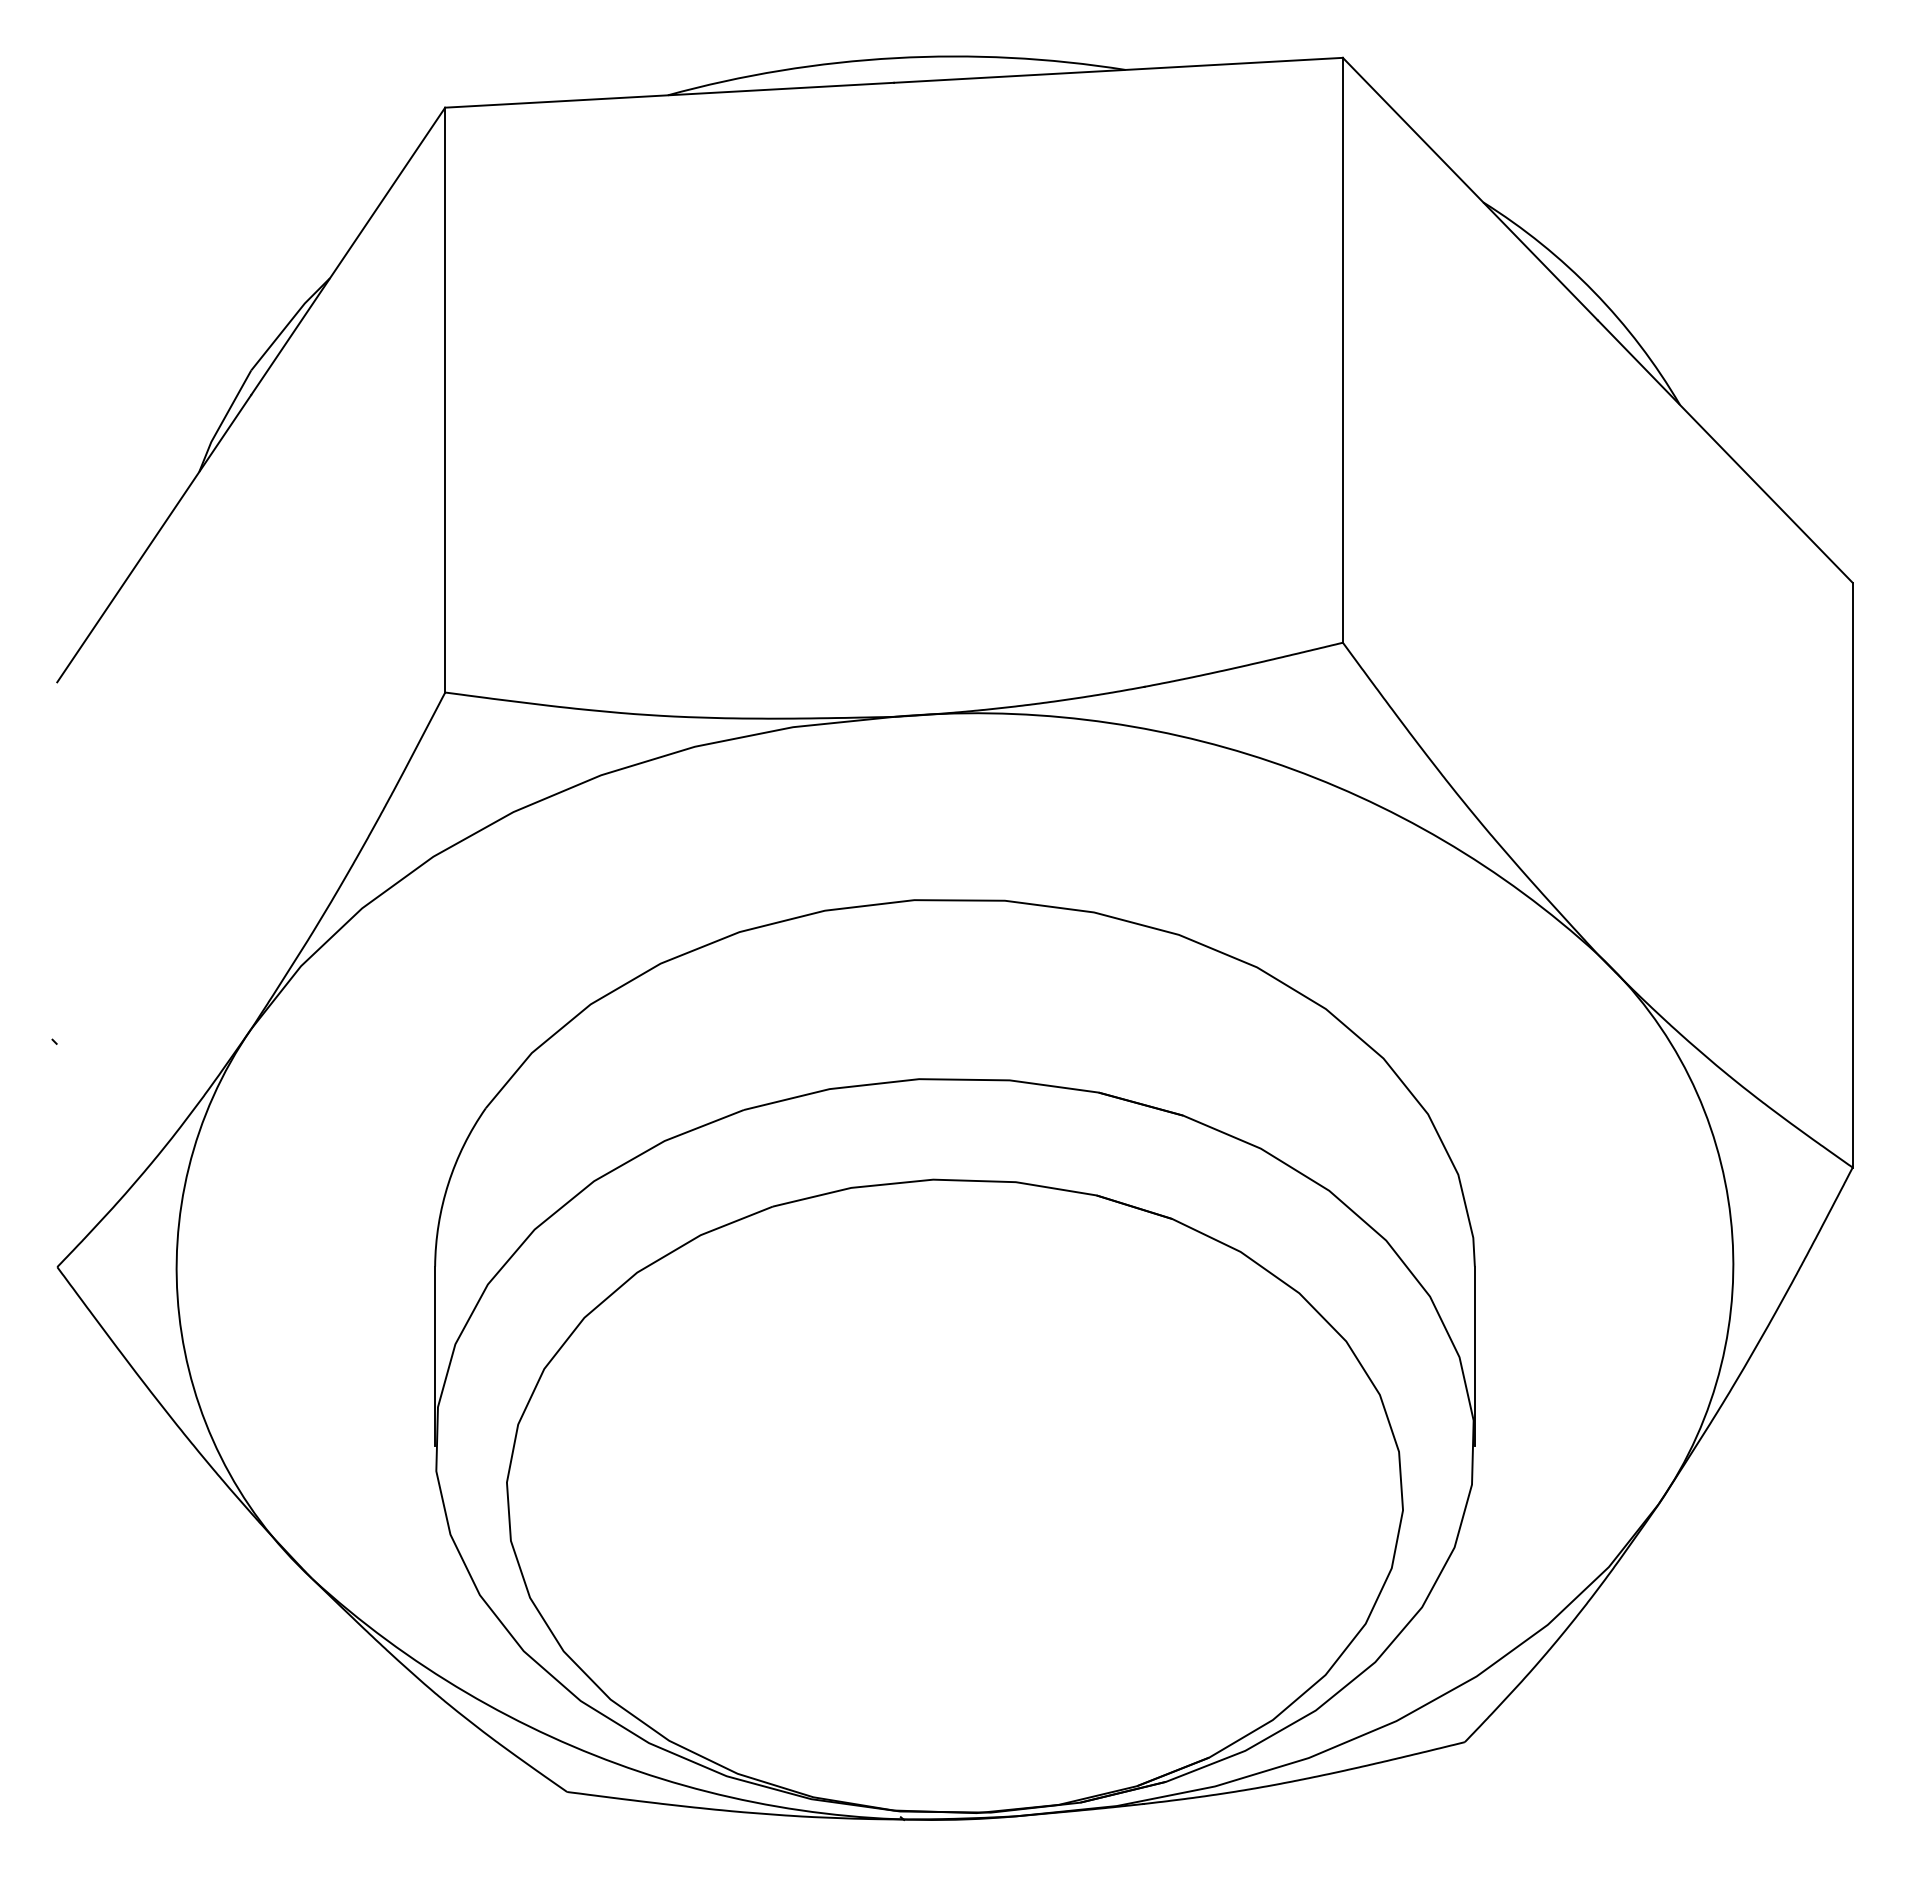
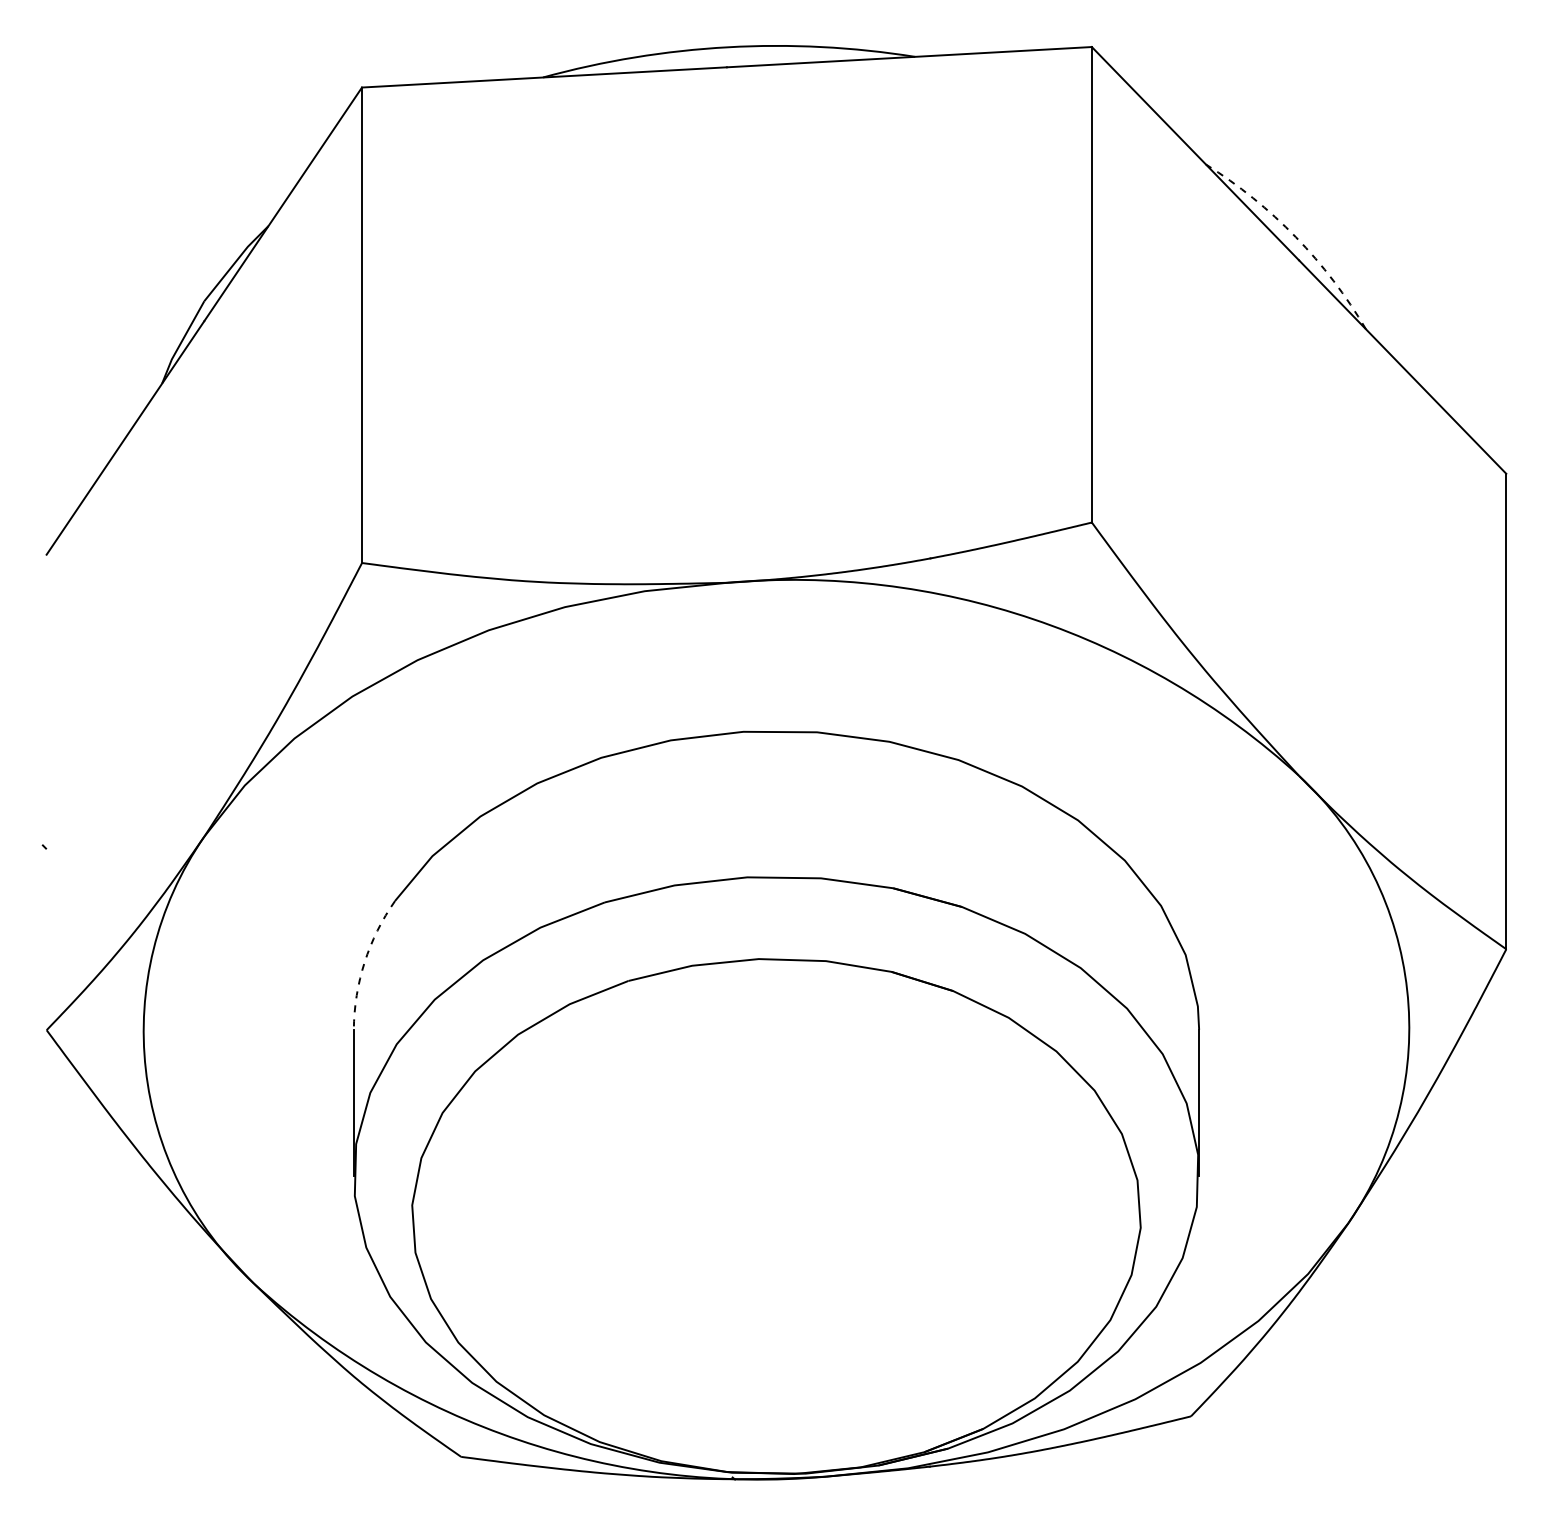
arc: (1593, 291) -> (1295, 236), solid -> dashed
arc: (448, 1183) -> (364, 962), solid -> dashed

